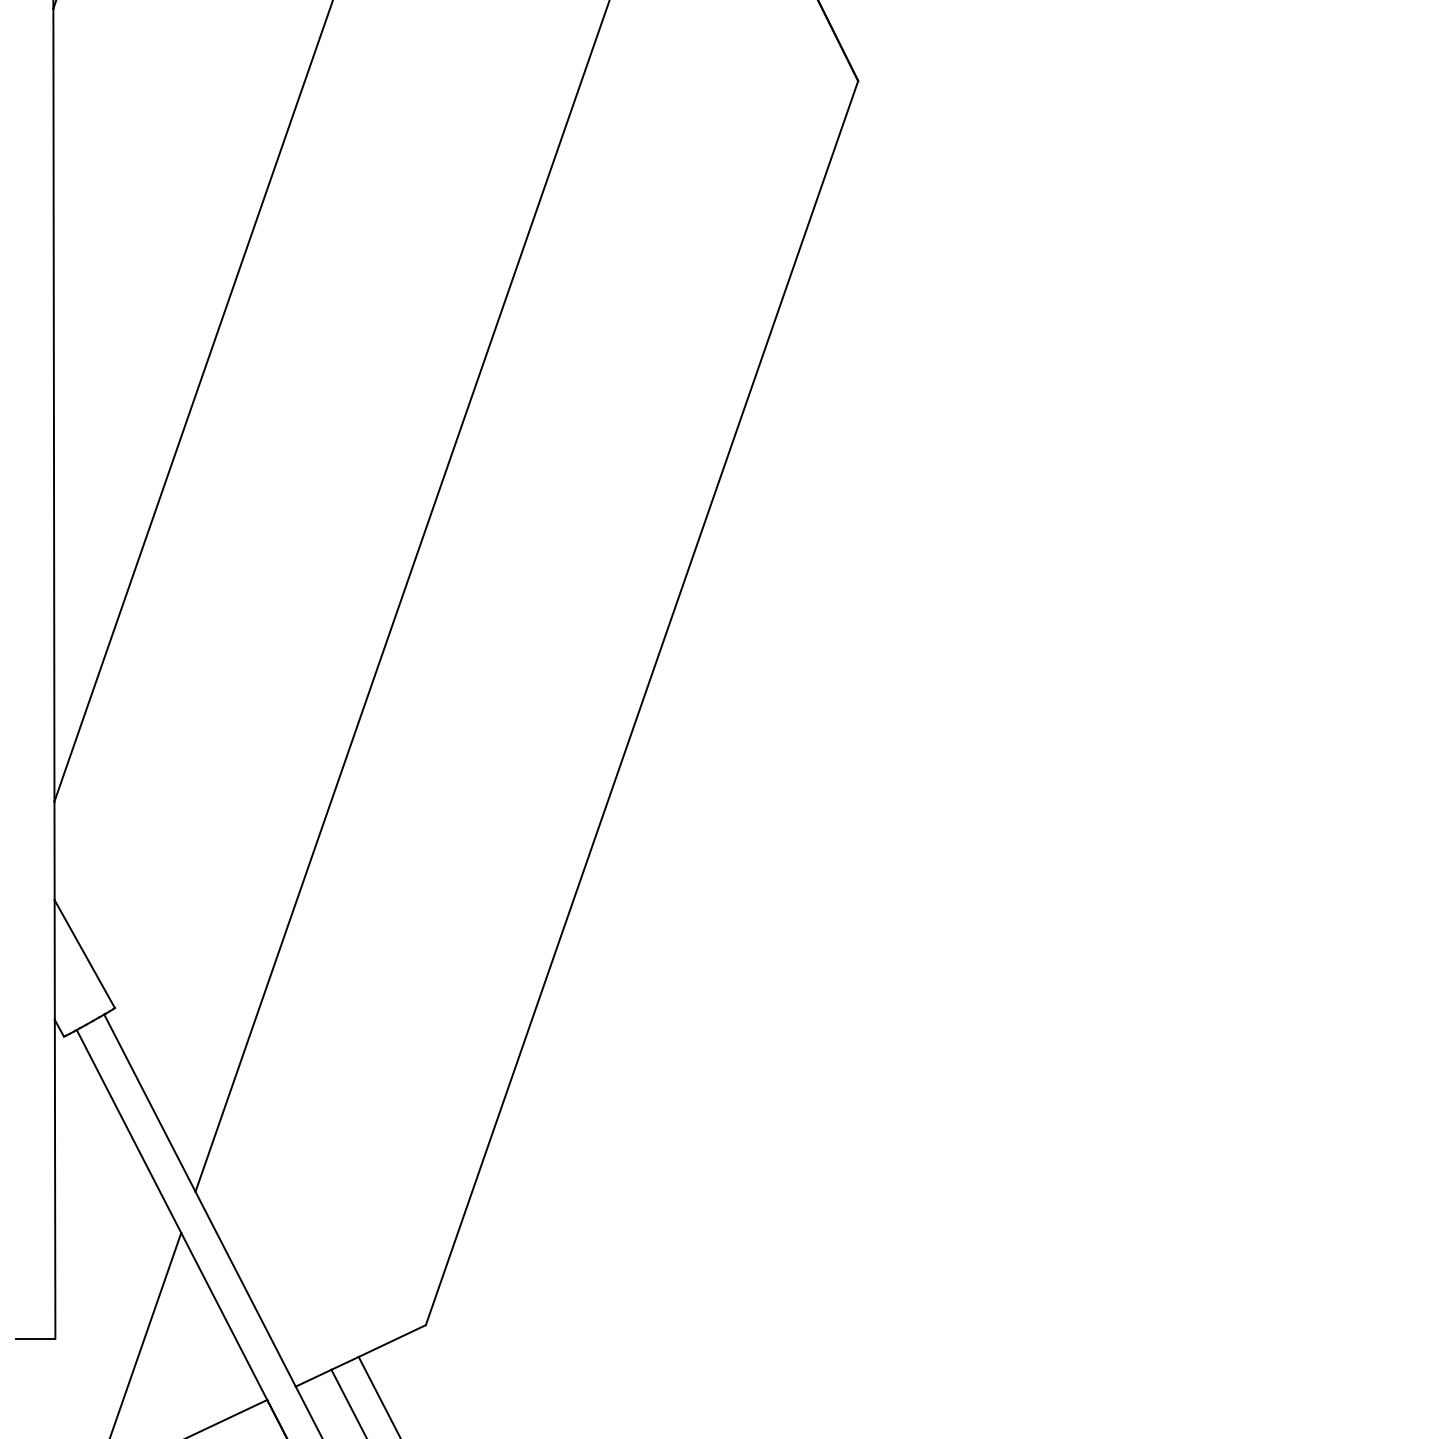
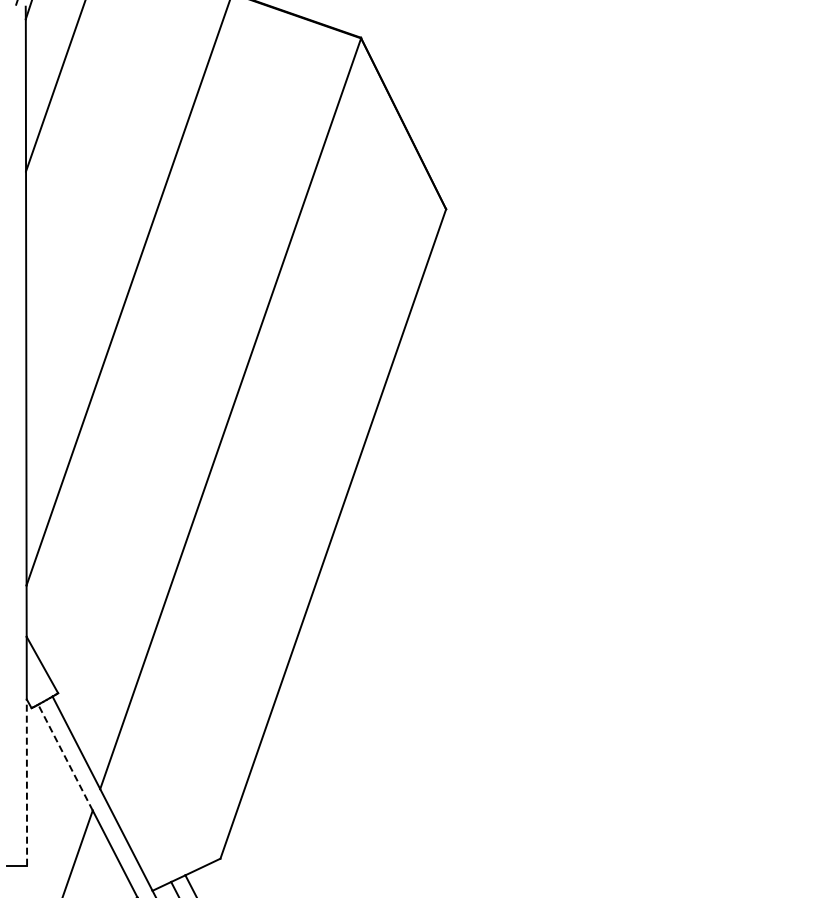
line: (128, 1131) -> (65, 757), solid -> dashed
line: (54, 1179) -> (26, 782), solid -> dashed

